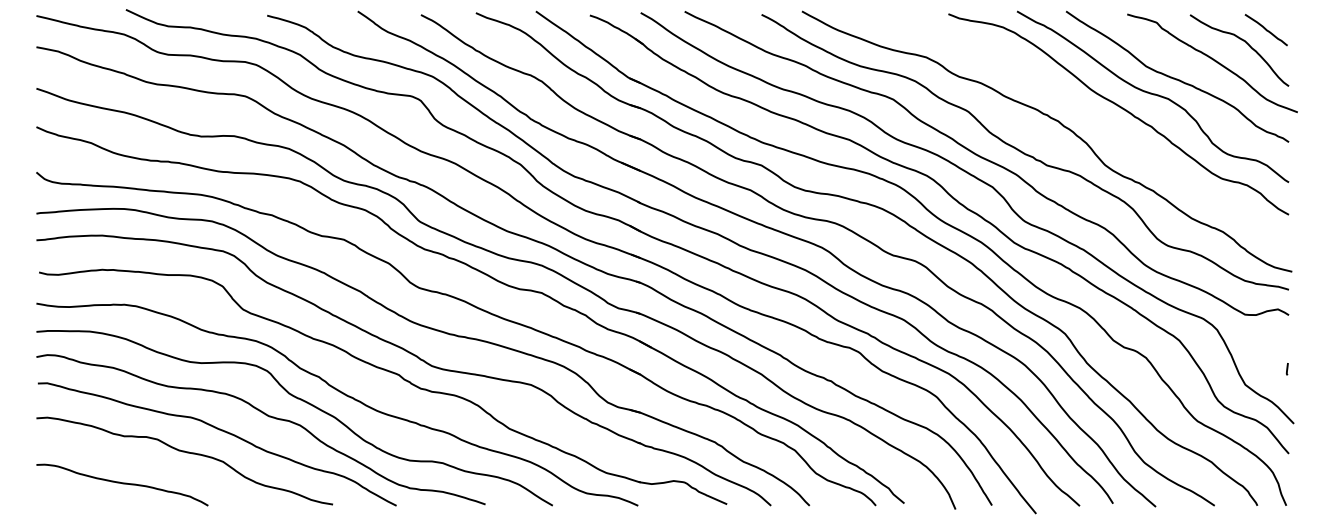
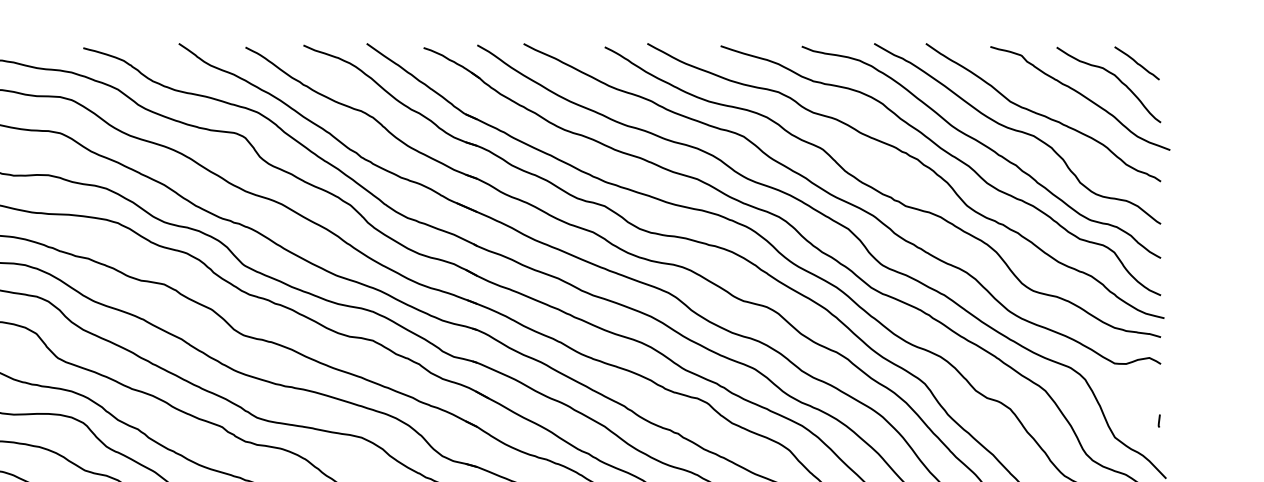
curve: (1088, 117) -> (949, 155), added

